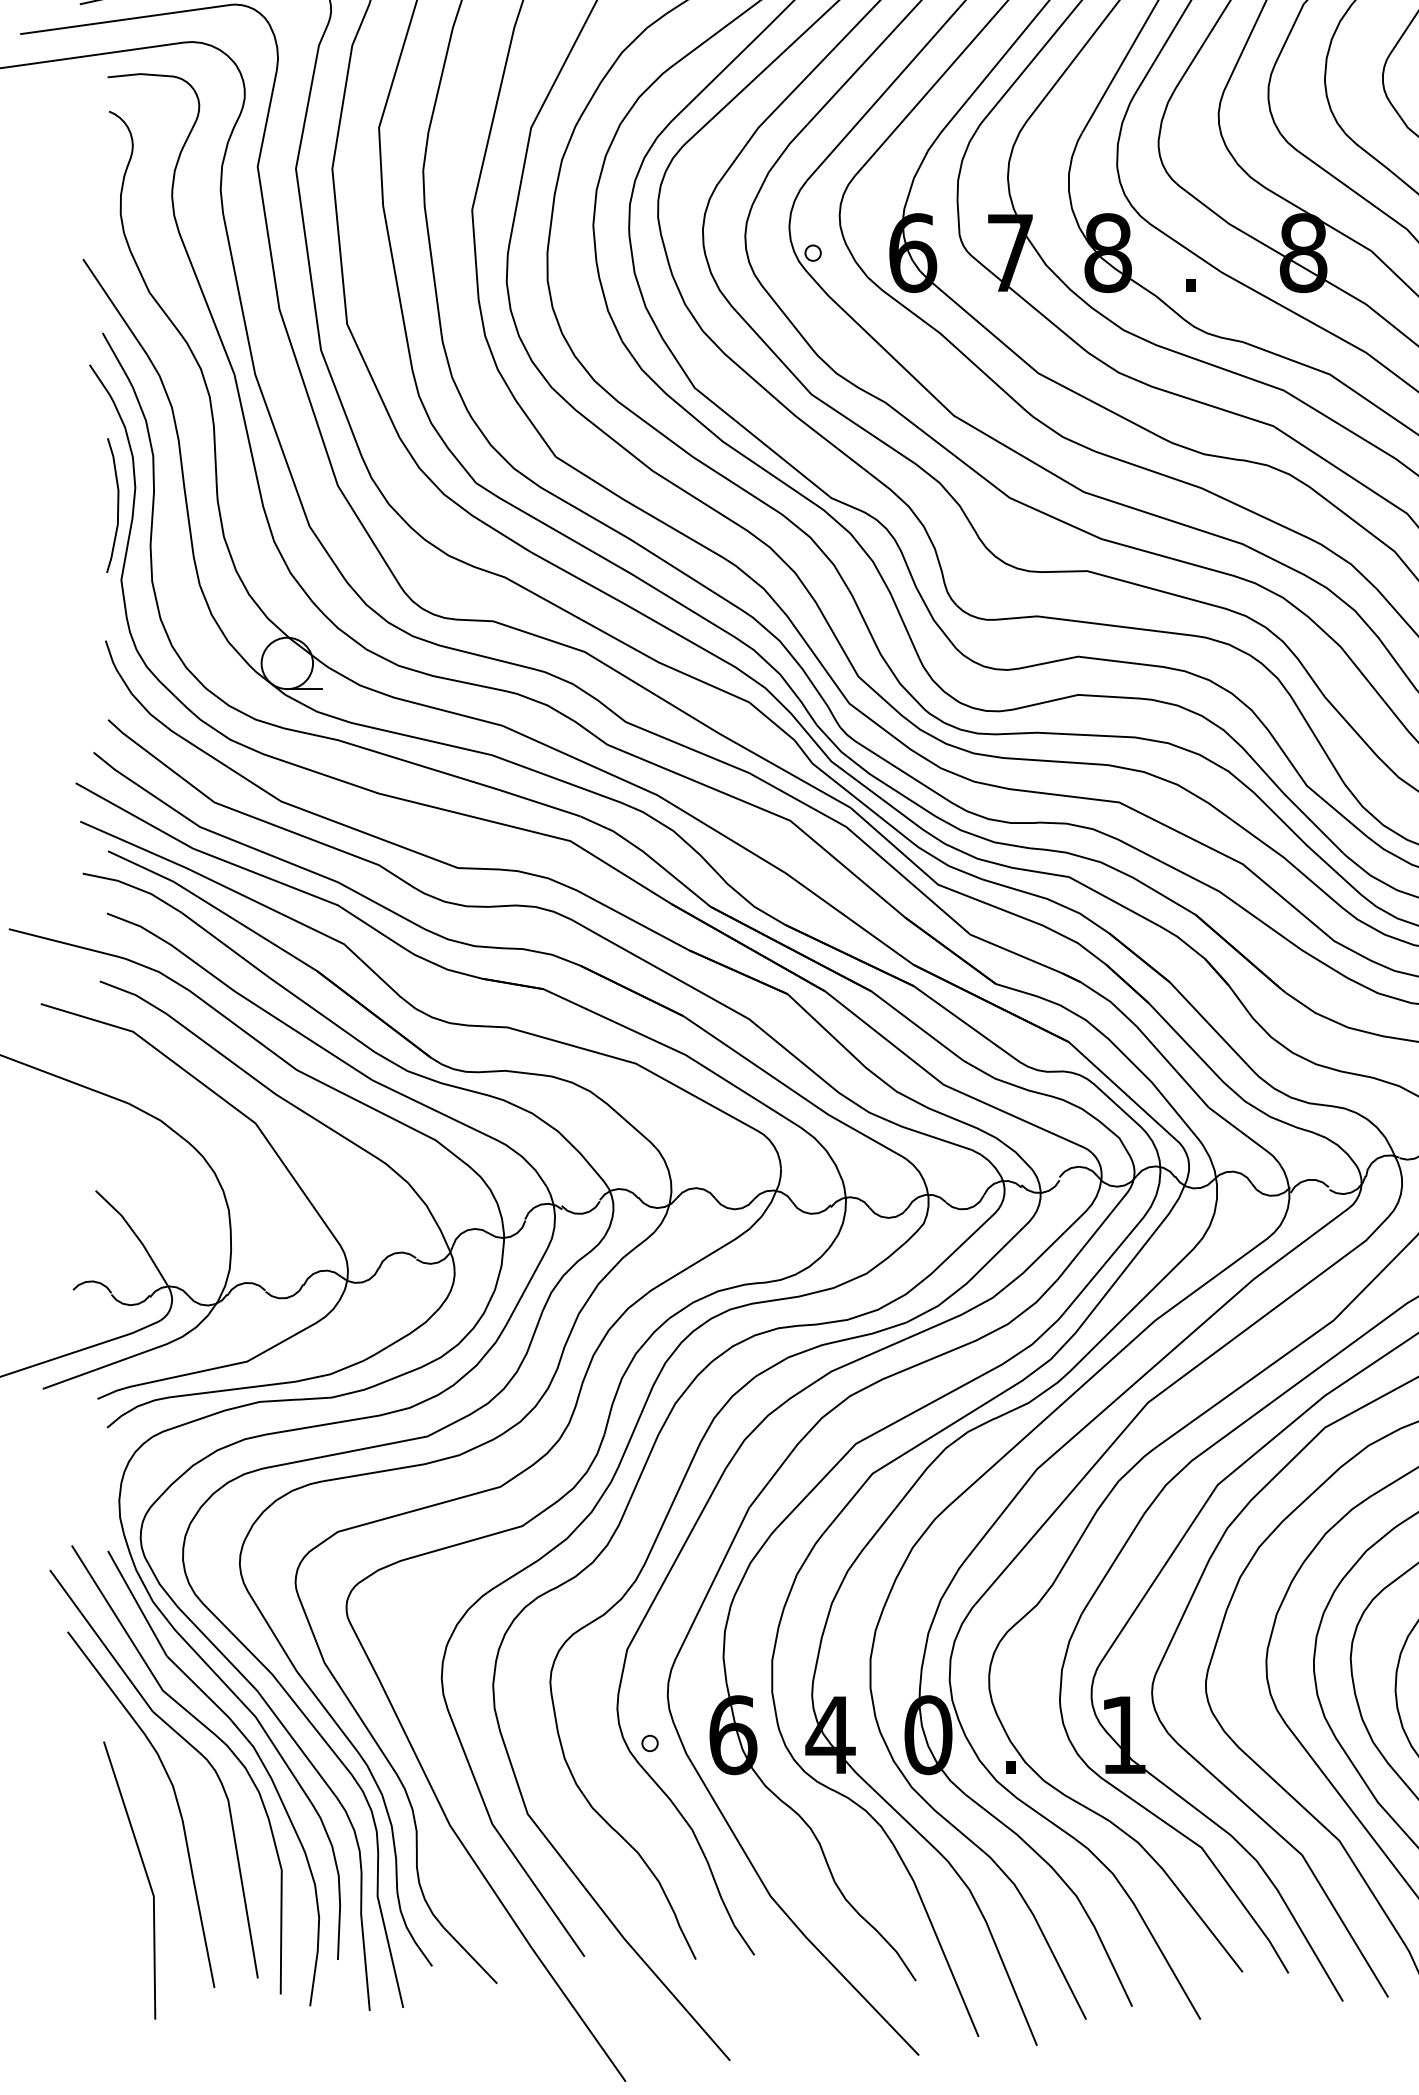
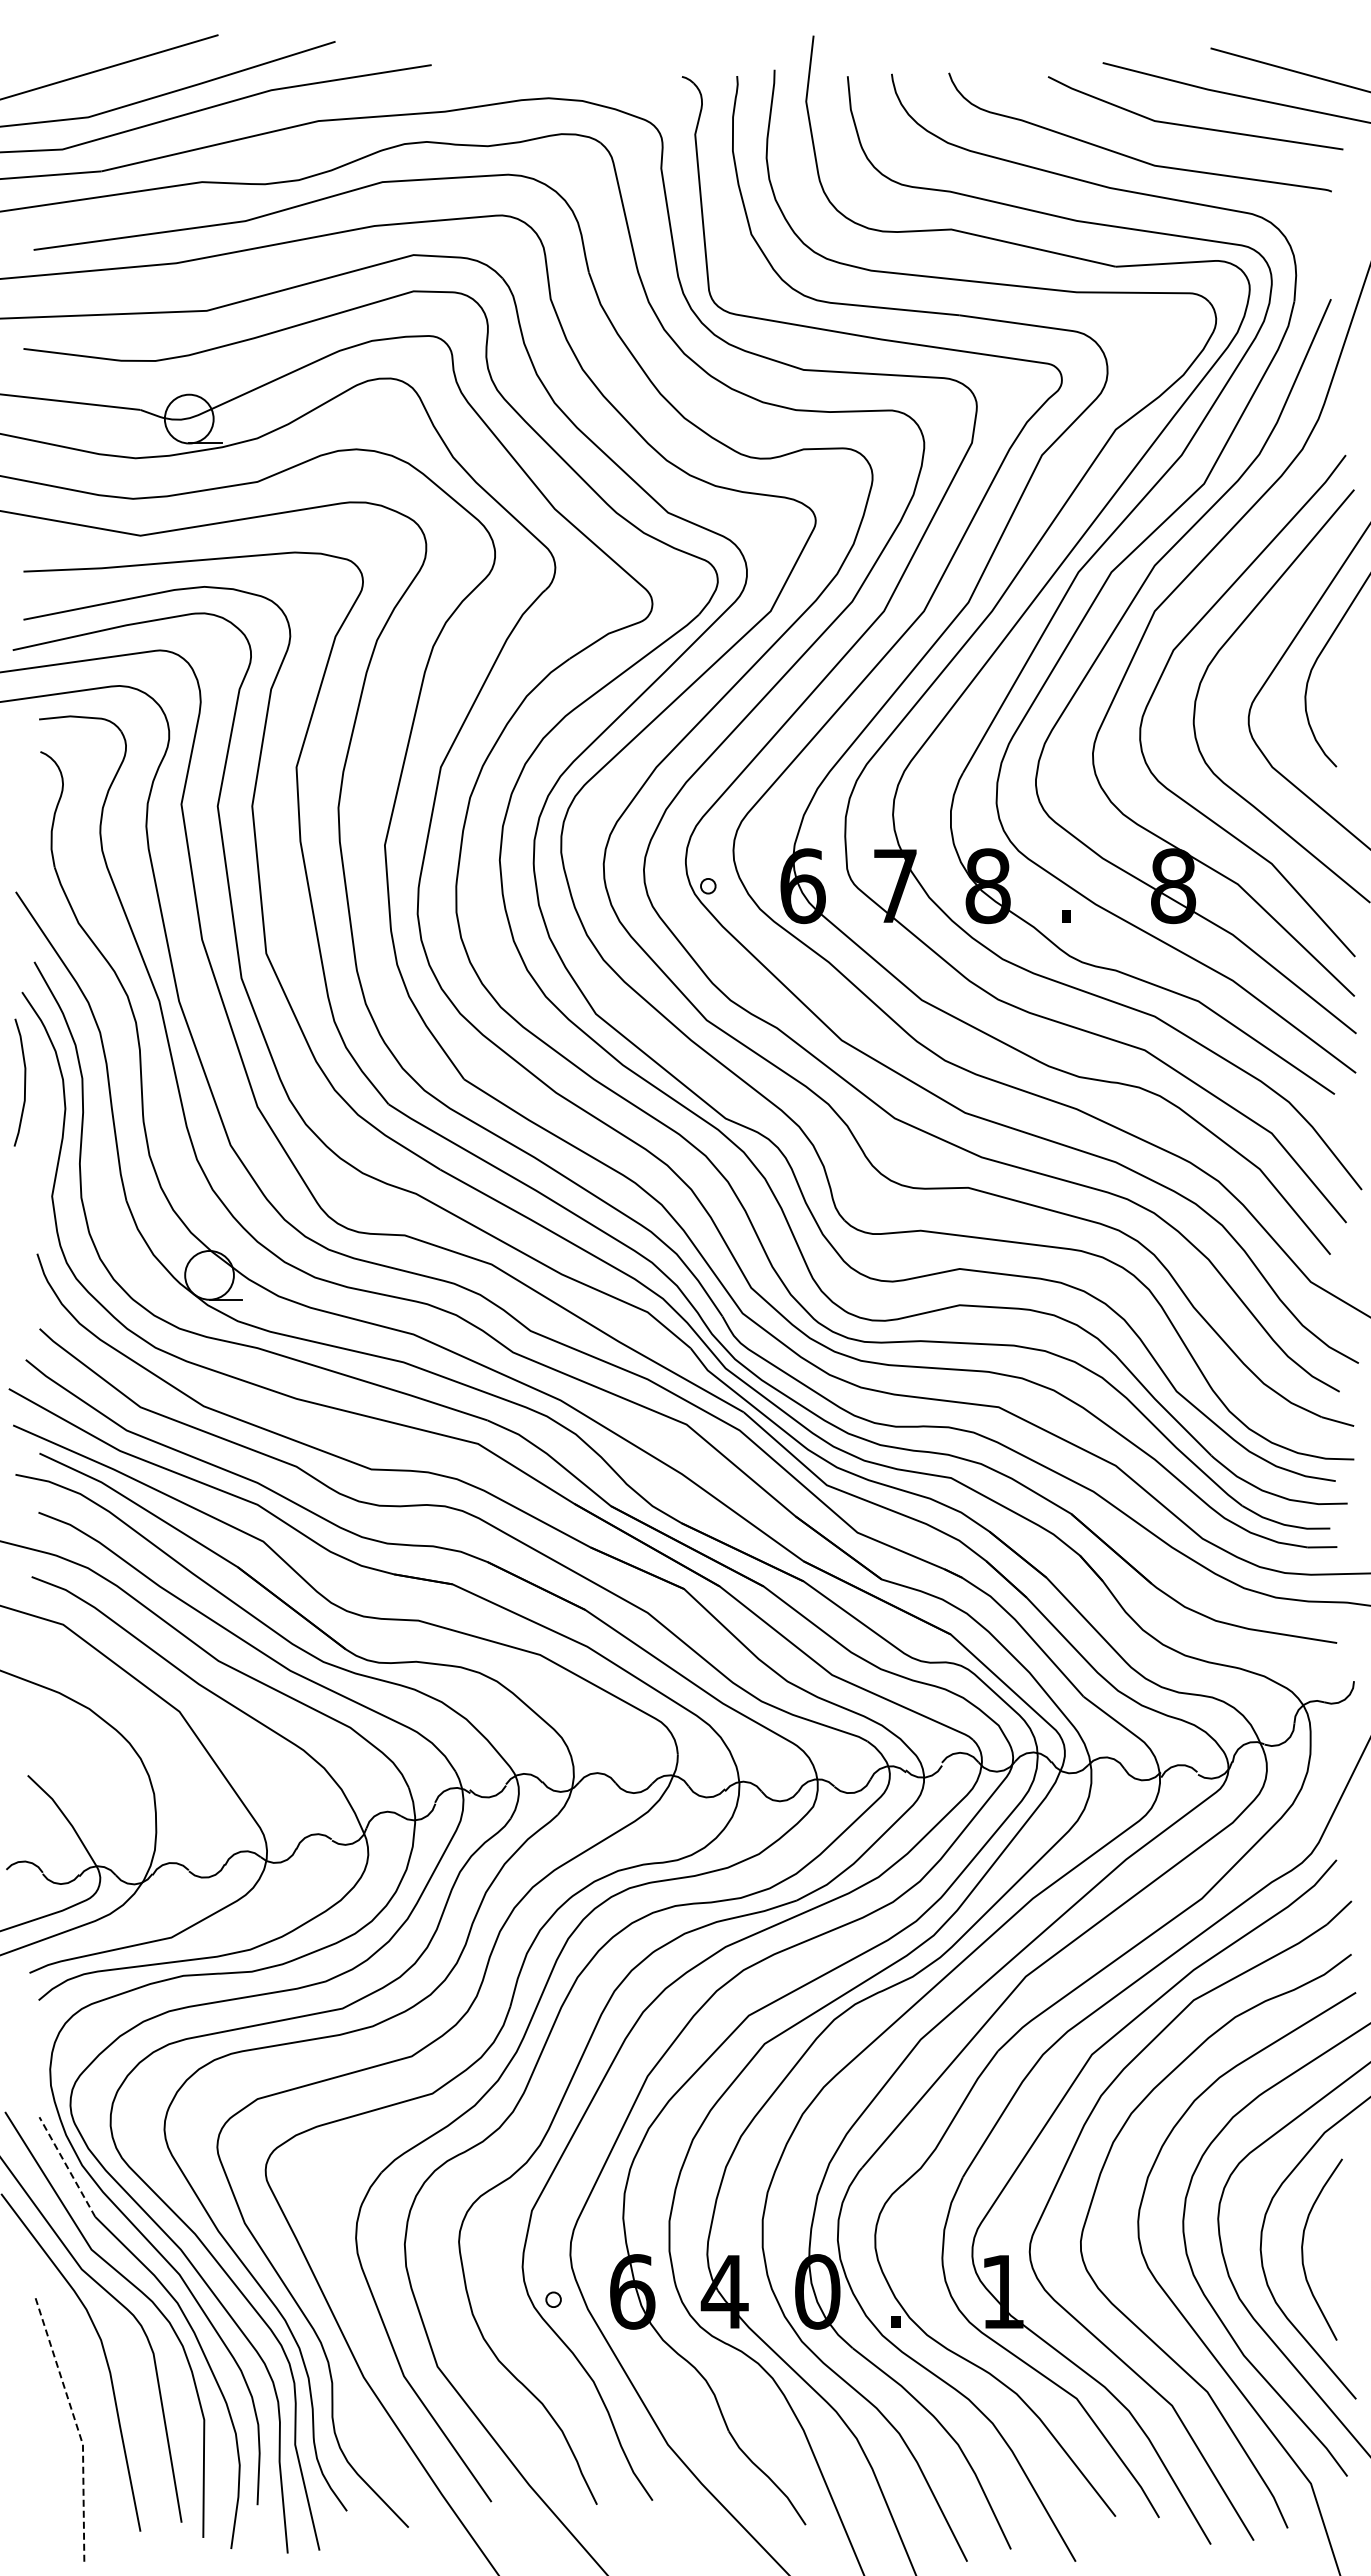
curve: (117, 505) -> (24, 1082), moved
line: (137, 1602) -> (67, 2166), solid -> dashed
line: (148, 1878) -> (77, 2427), solid -> dashed

